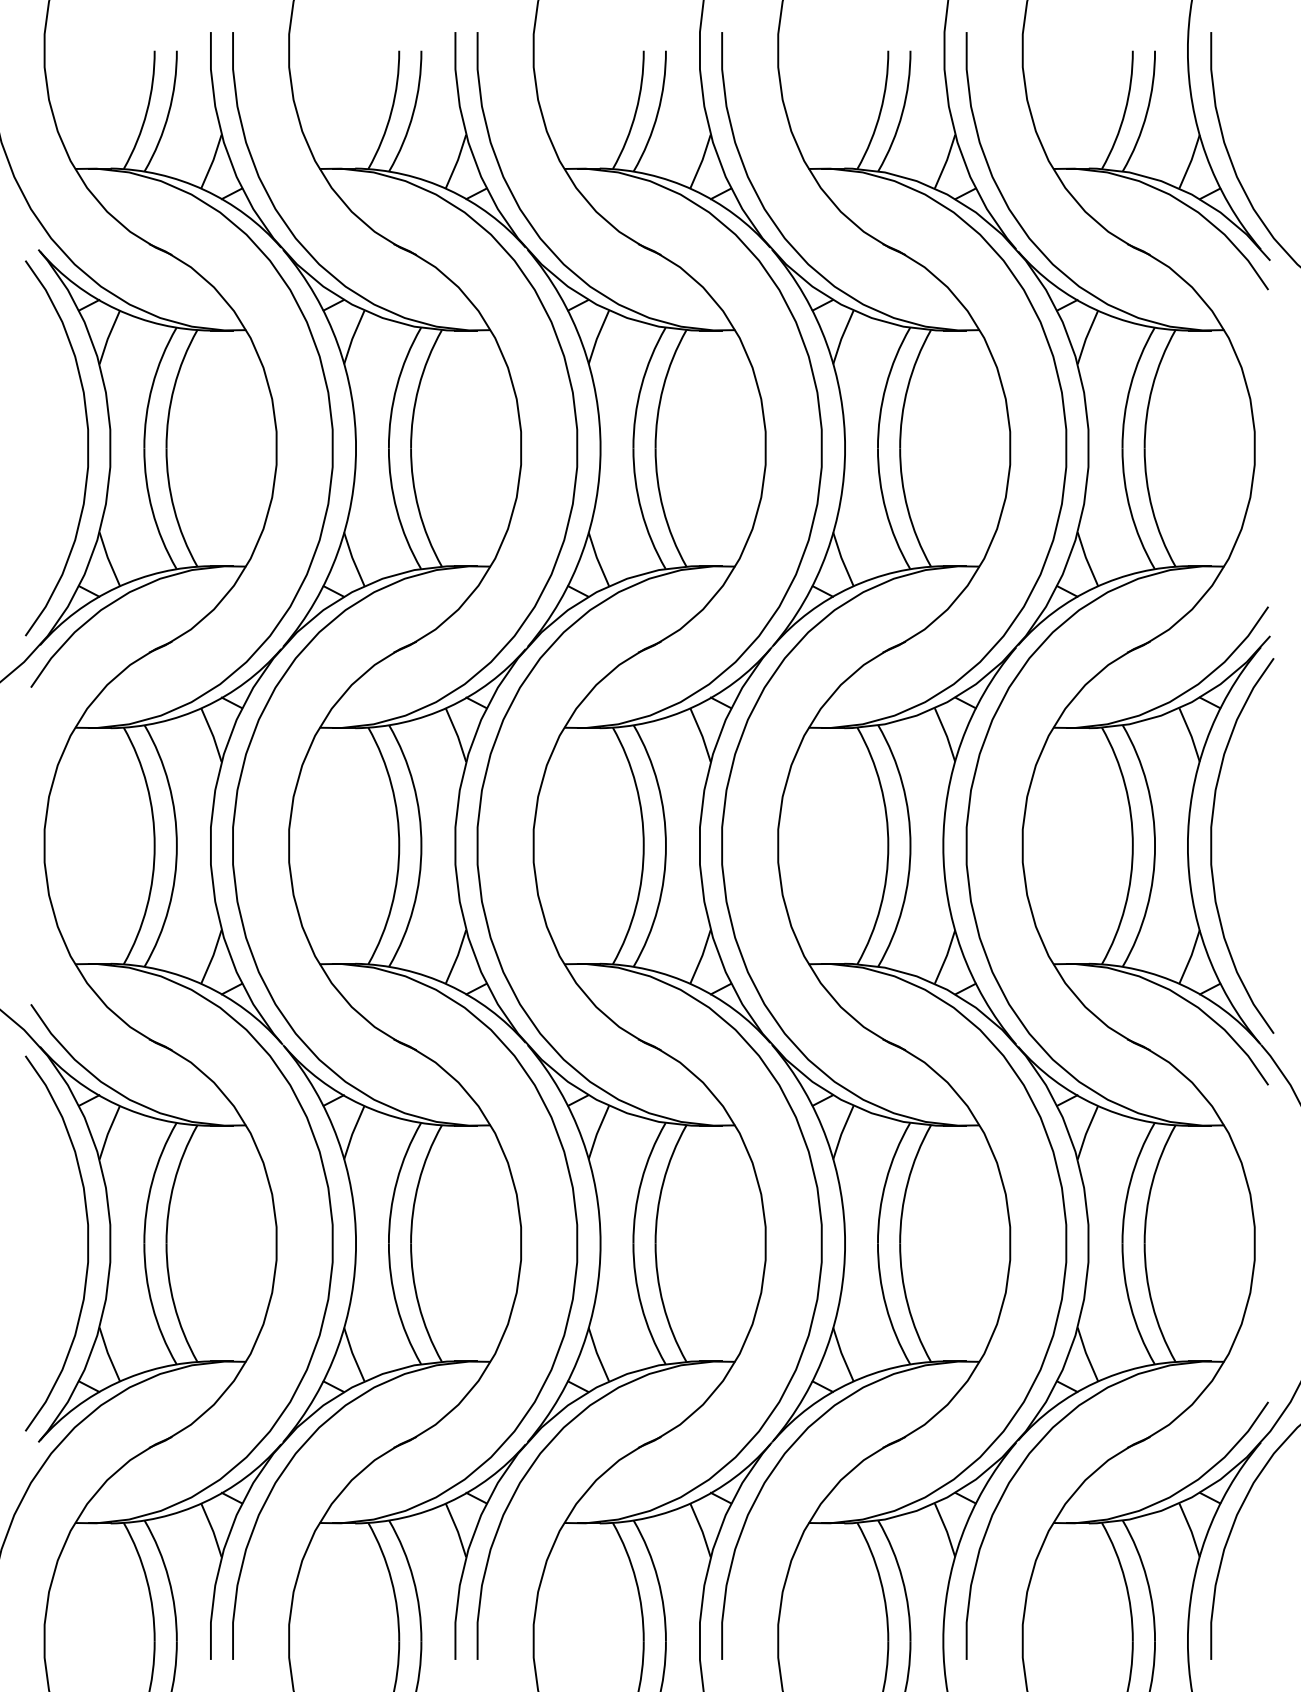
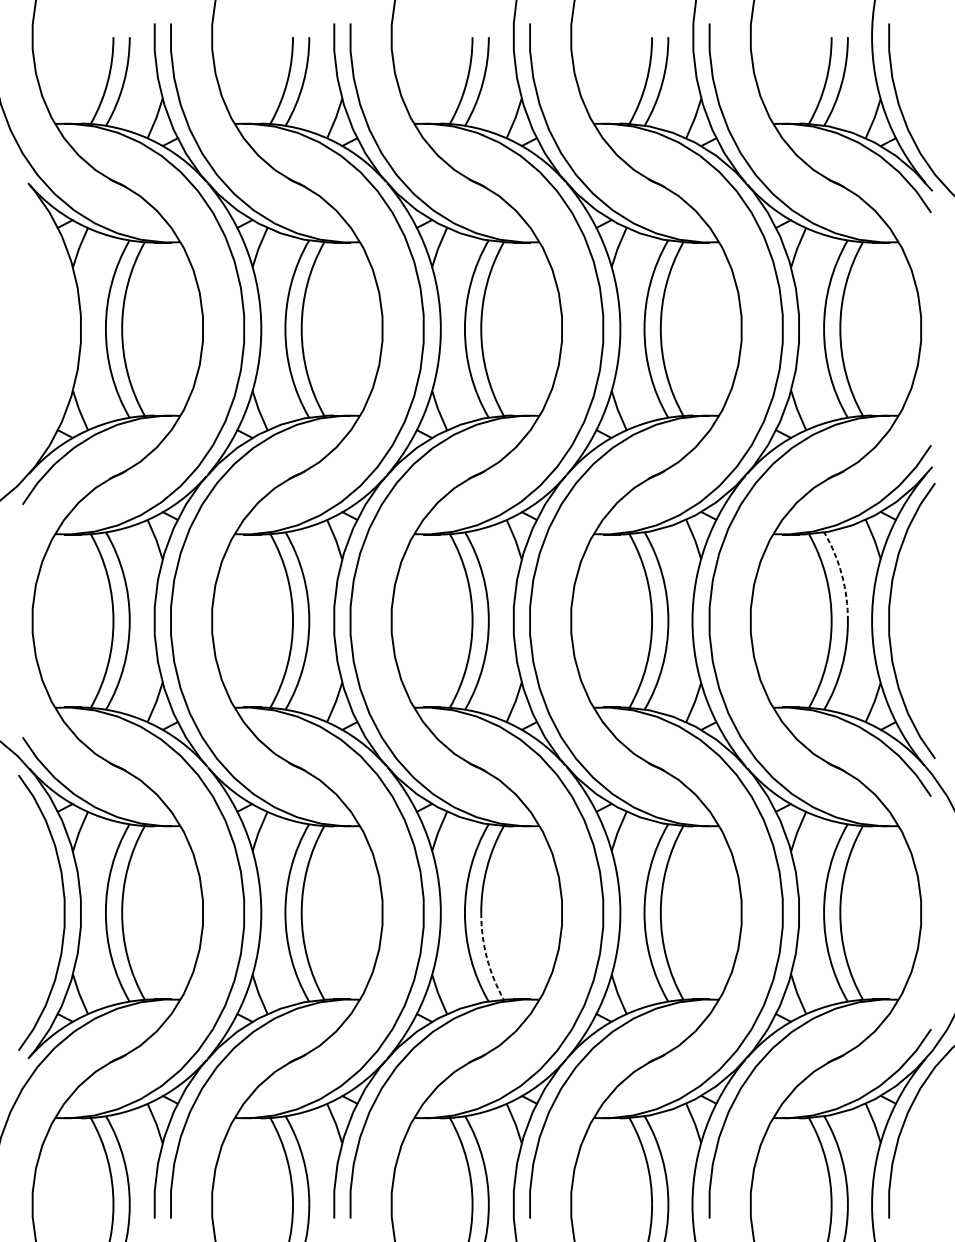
curve: (87, 448) -> (64, 329), removed
arc: (1146, 783) -> (841, 575), solid -> dashed
arc: (663, 1304) -> (487, 957), solid -> dashed

